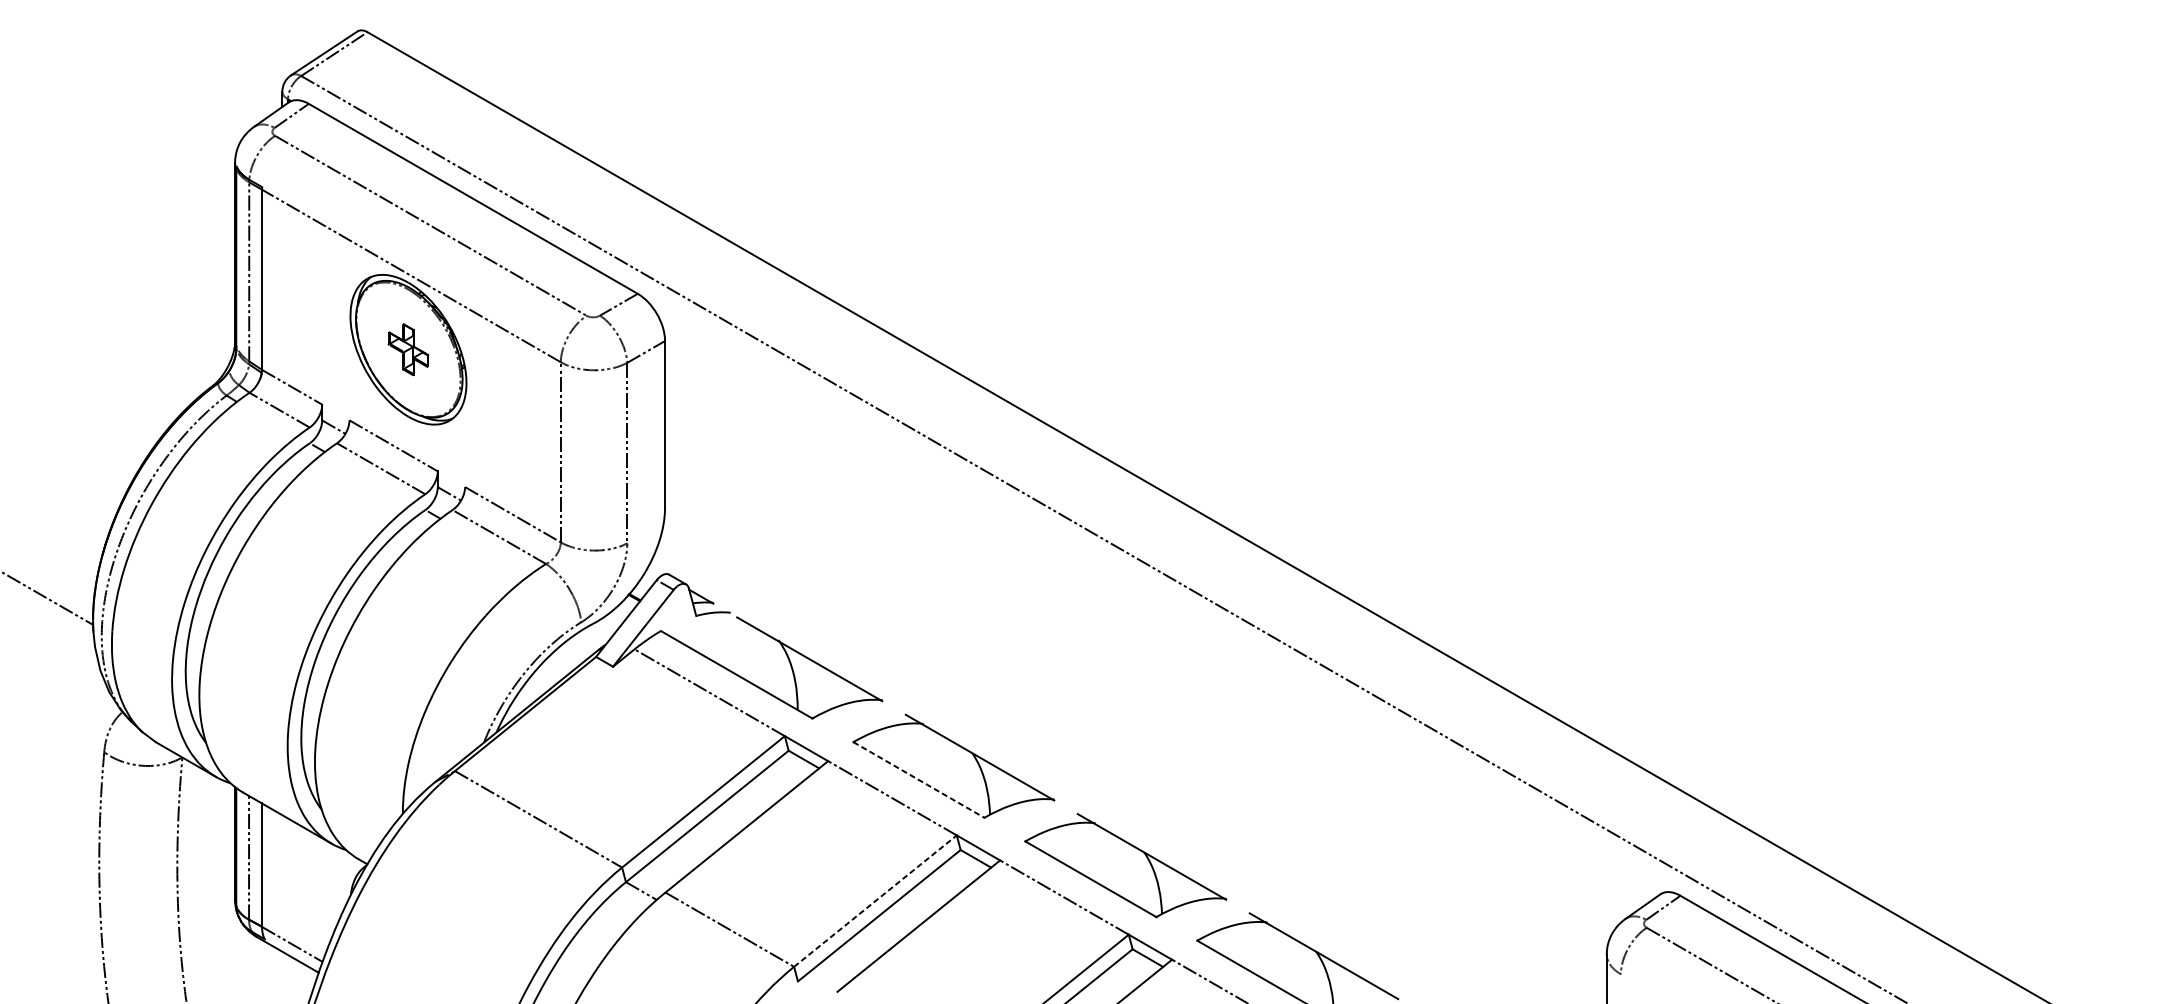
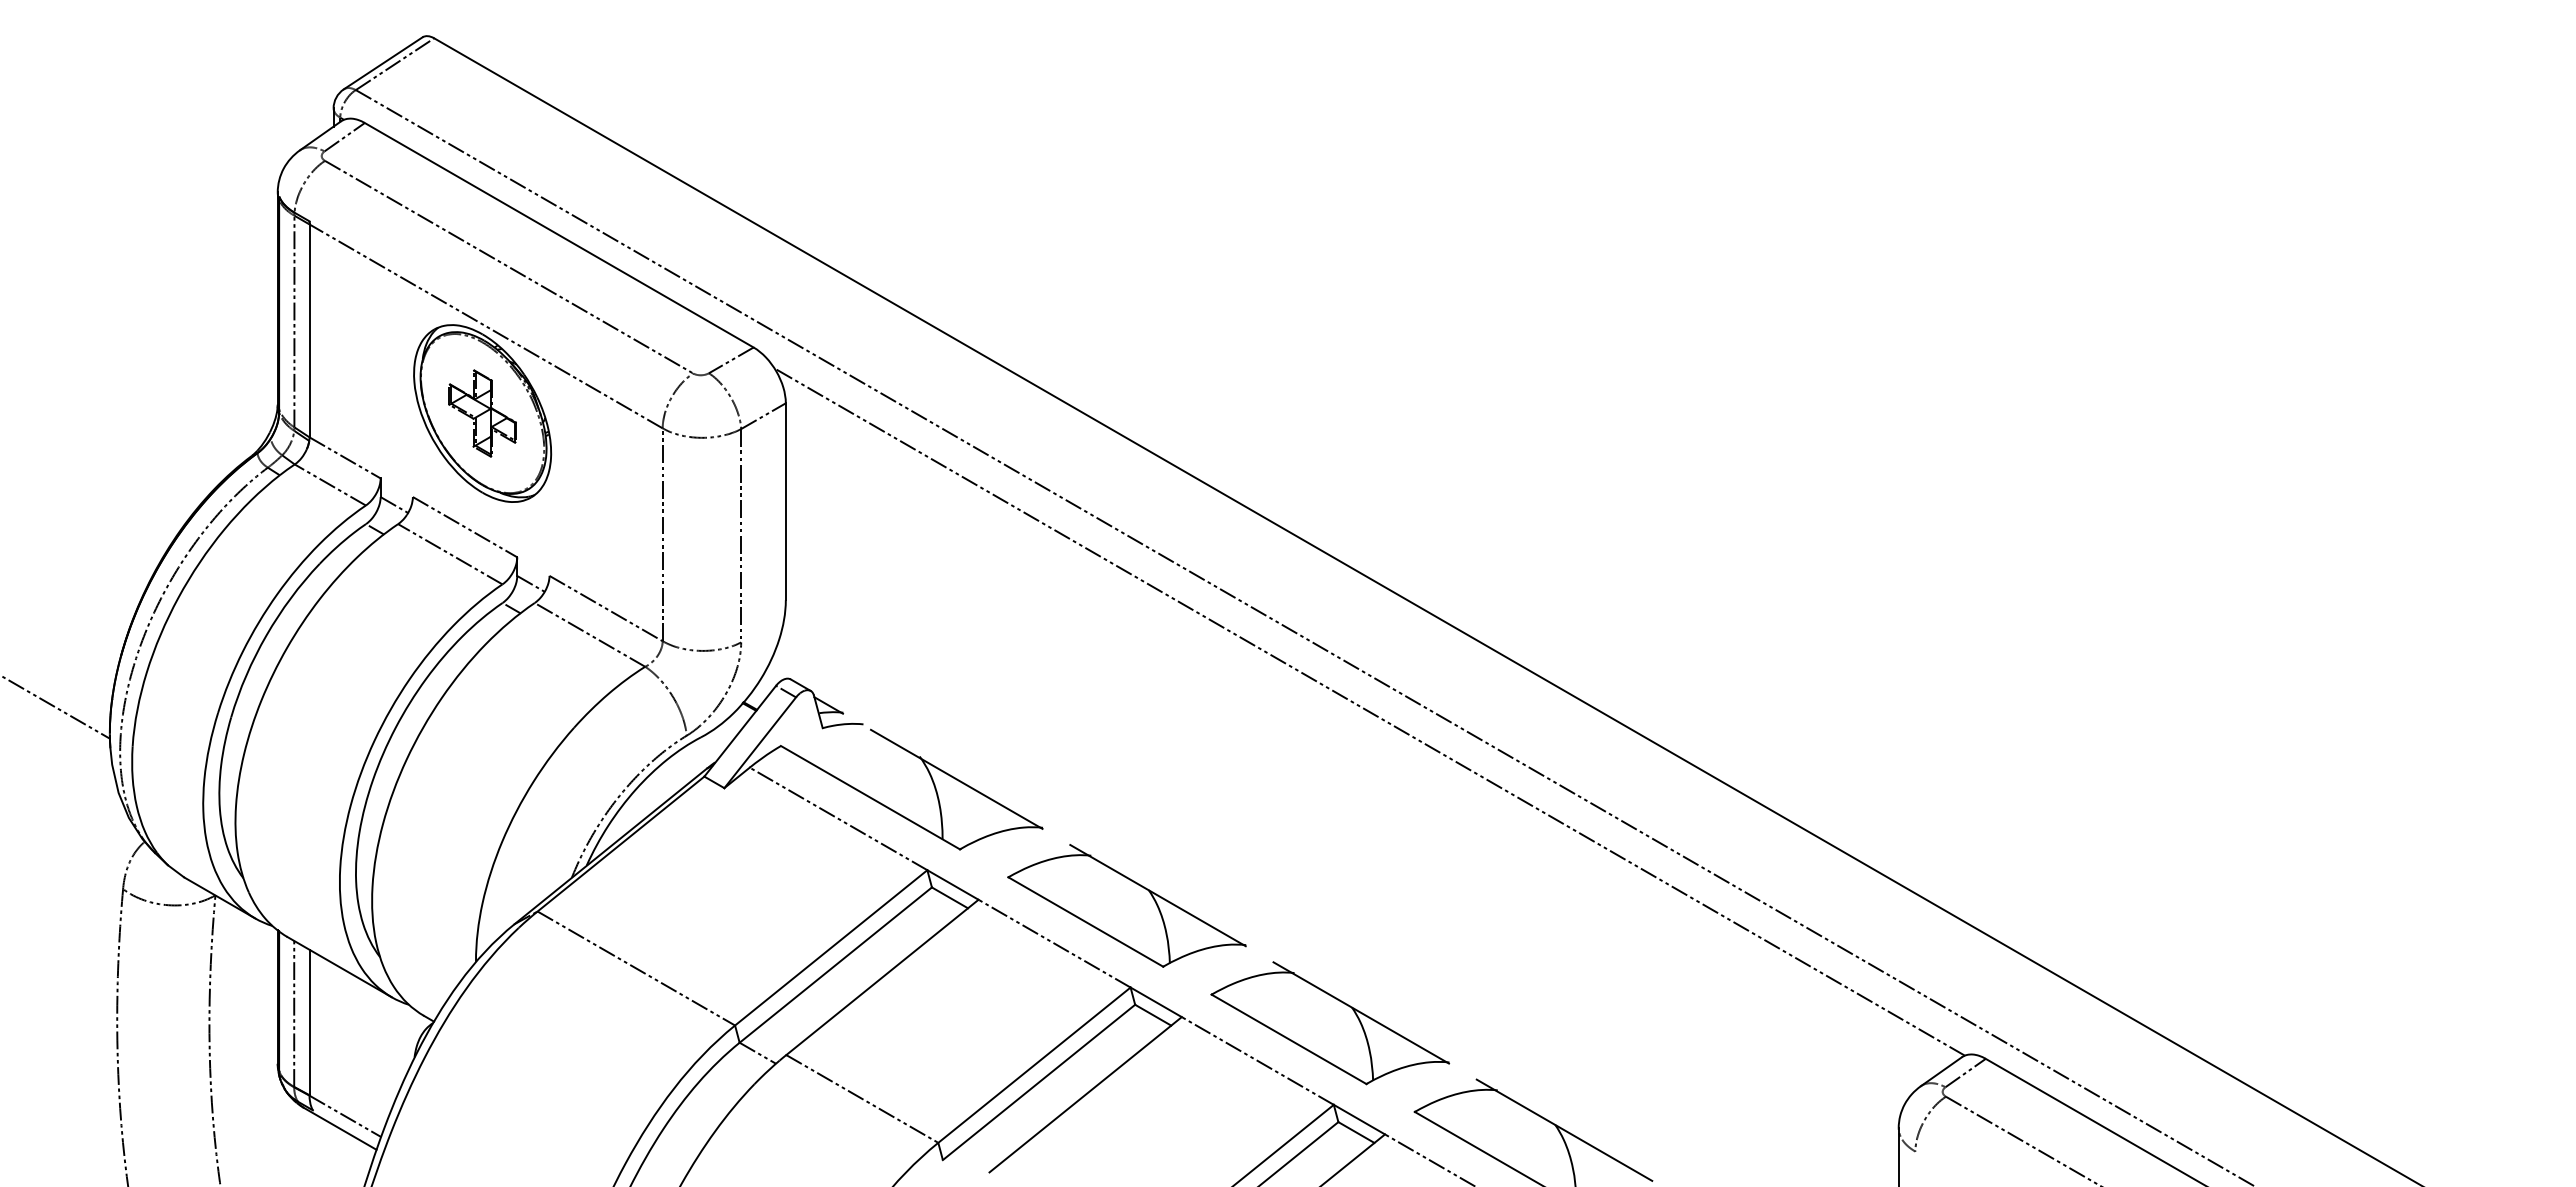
part: (408, 349) -> (482, 413), size x1.43
line: (1158, 601) -> (1369, 711), added
line: (919, 780) -> (1086, 922), dashed -> solid
line: (875, 901) -> (1034, 1065), dashed -> solid

